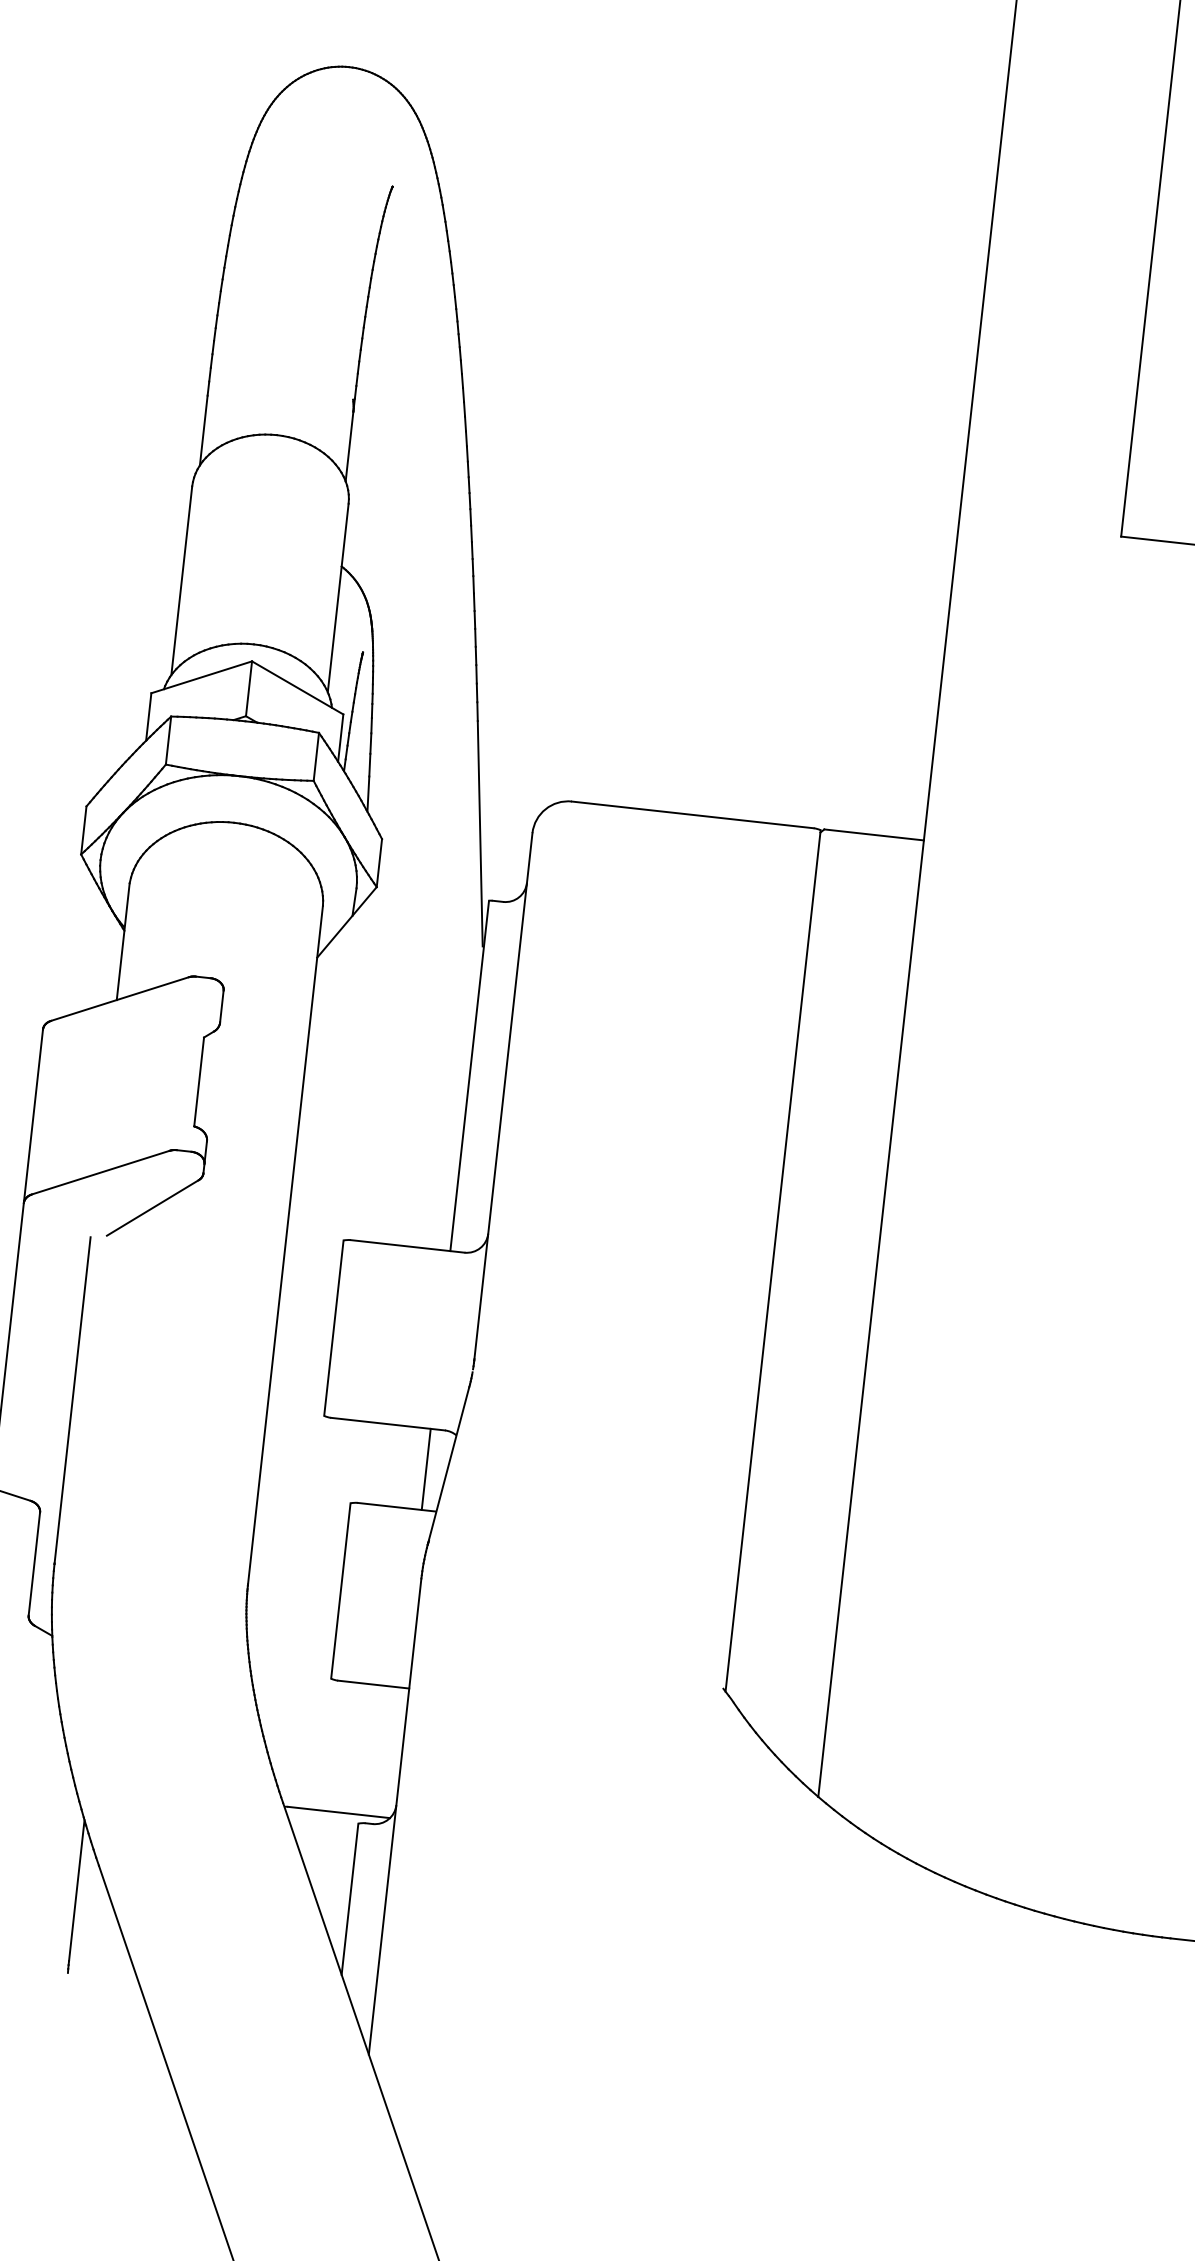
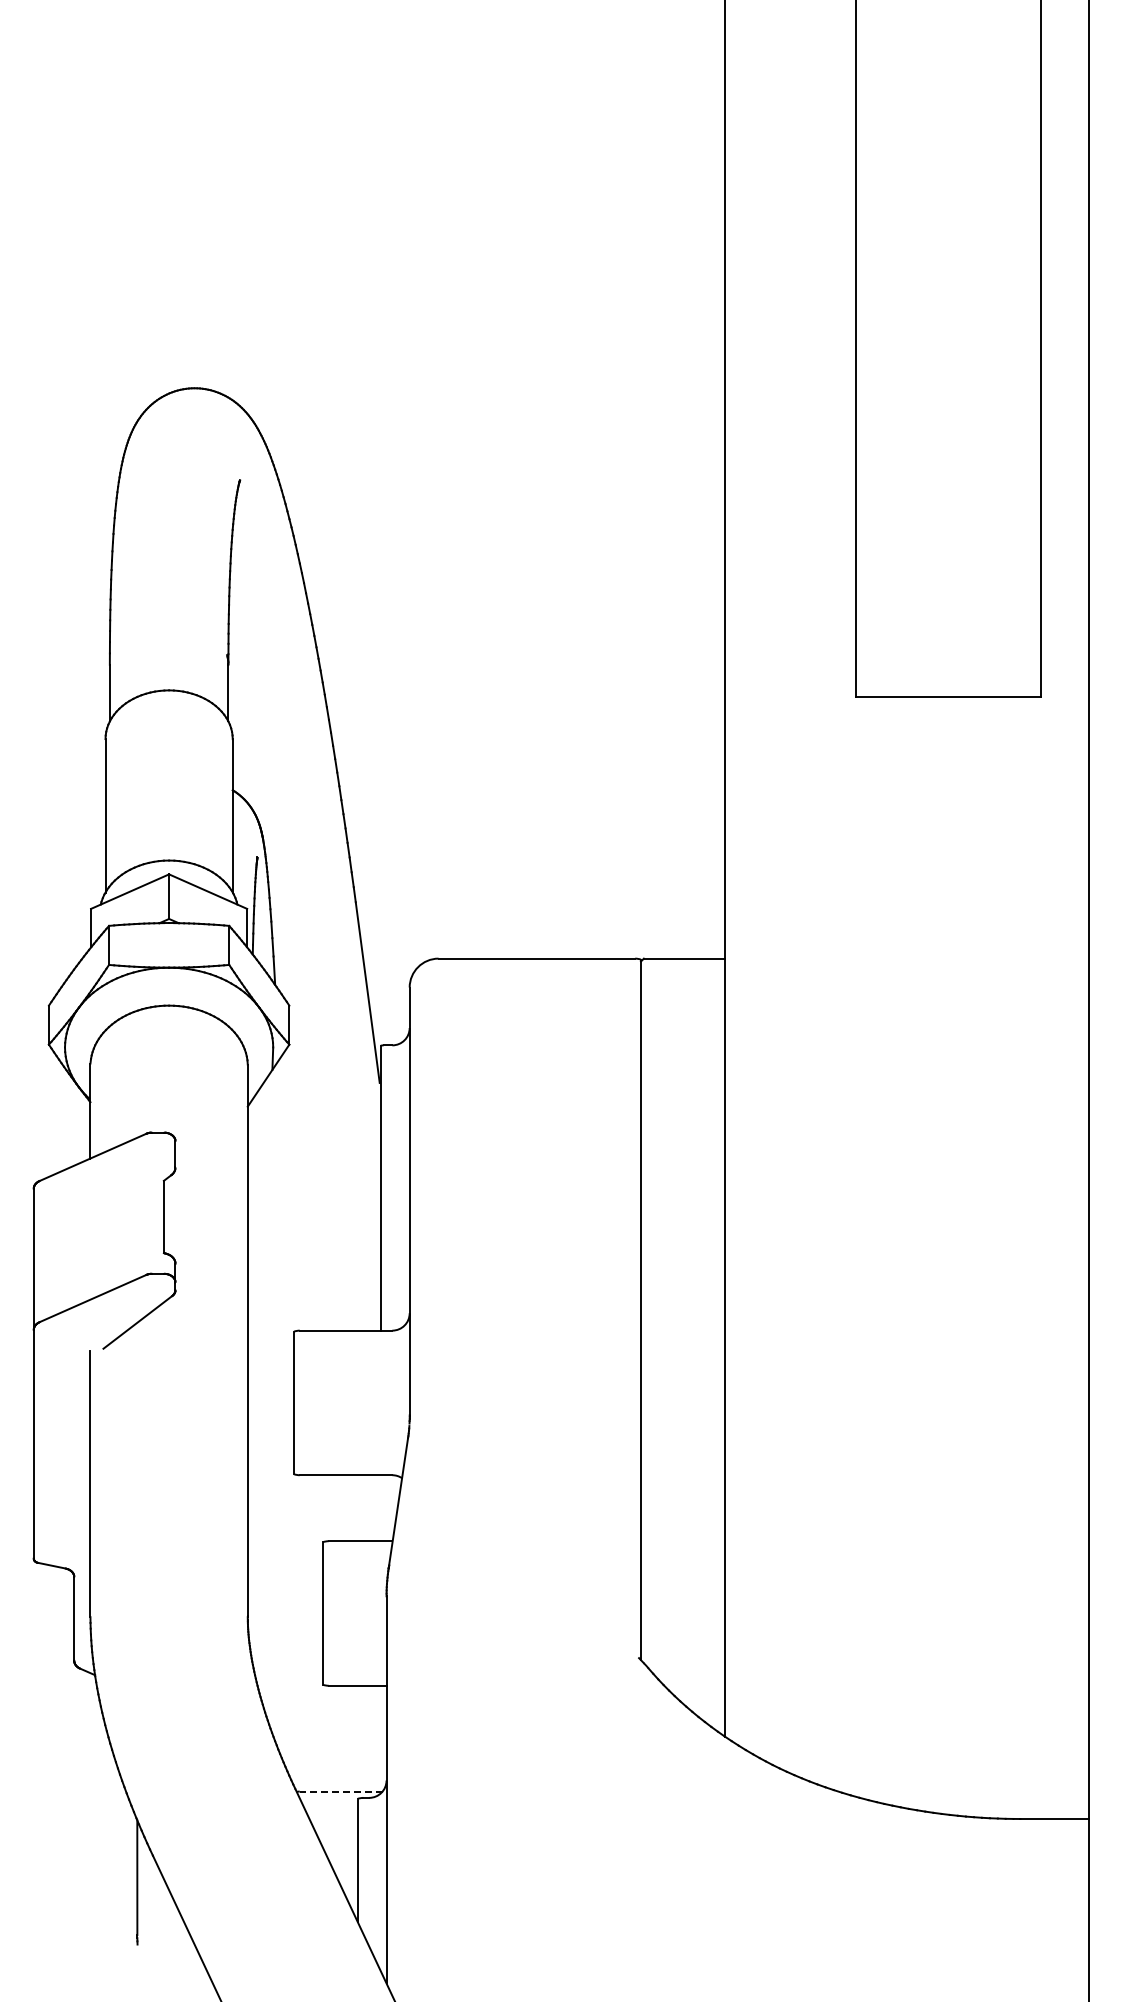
line: (425, 1469) -> (380, 1508), removed
line: (338, 1812) -> (340, 1791), solid -> dashed

